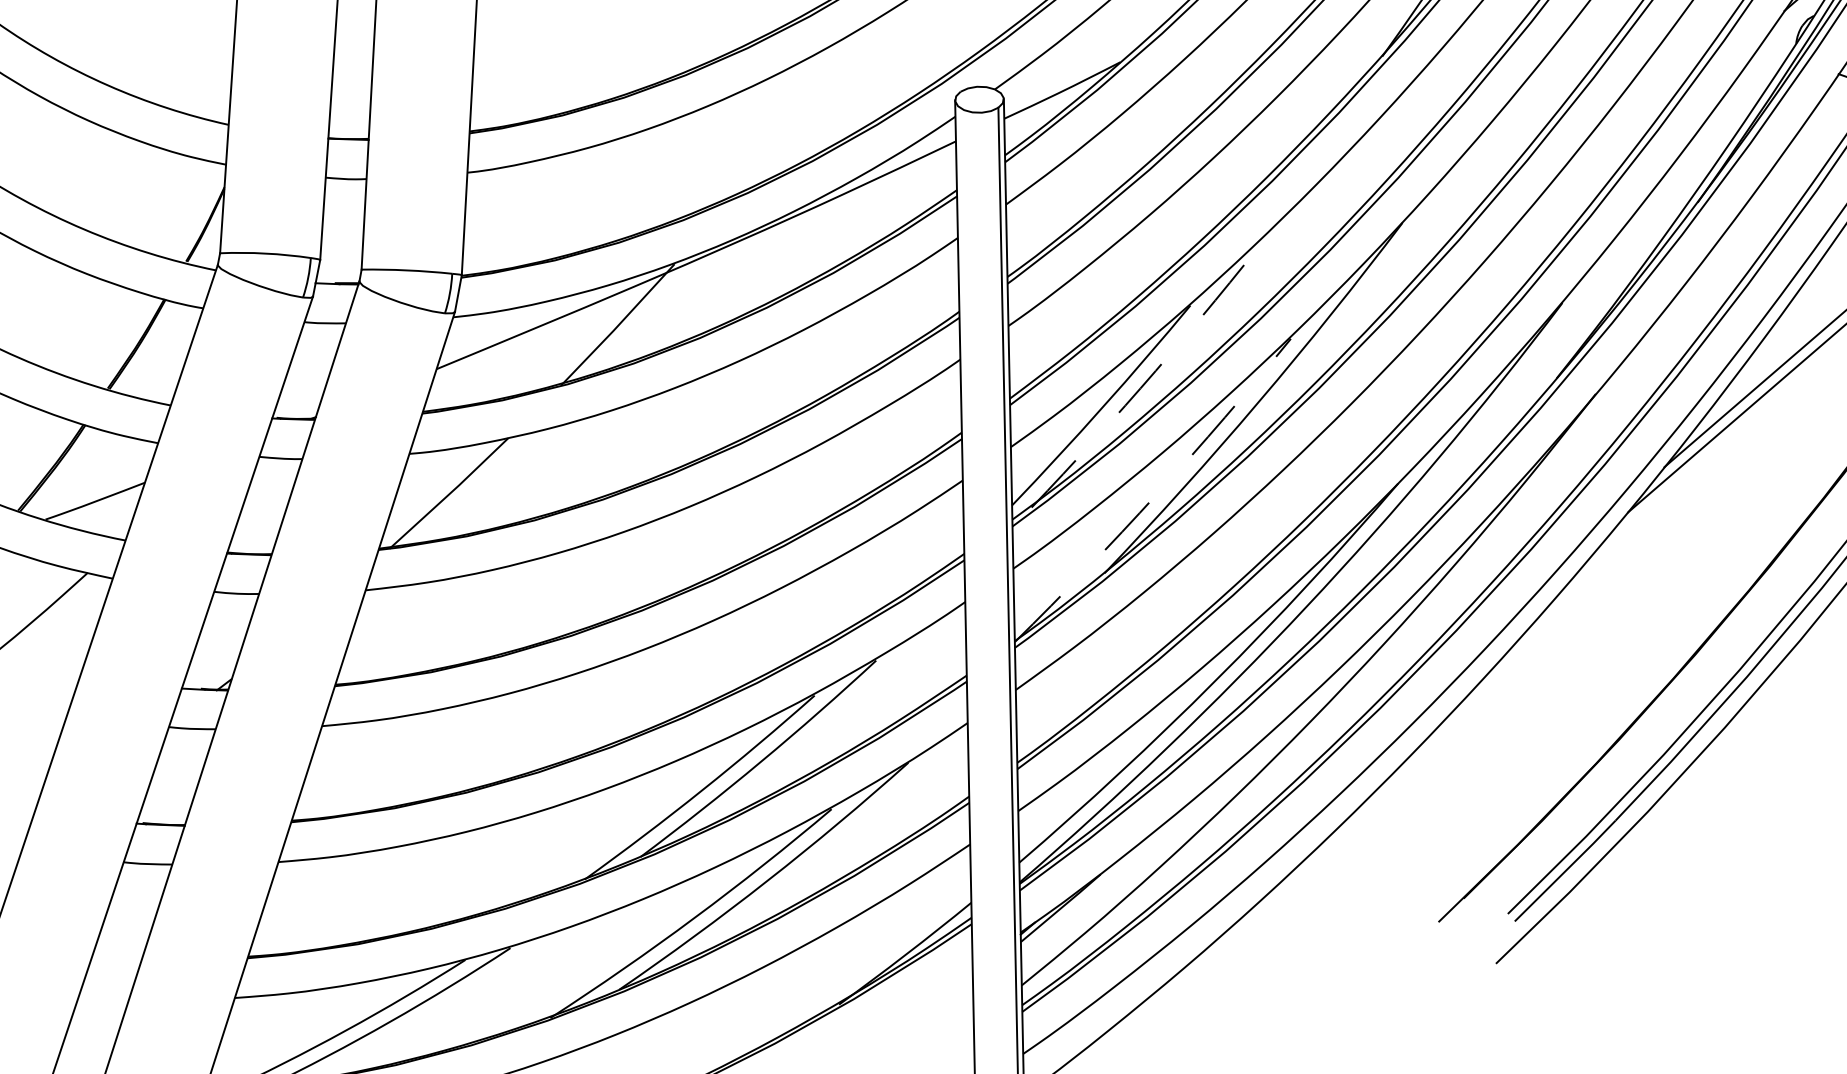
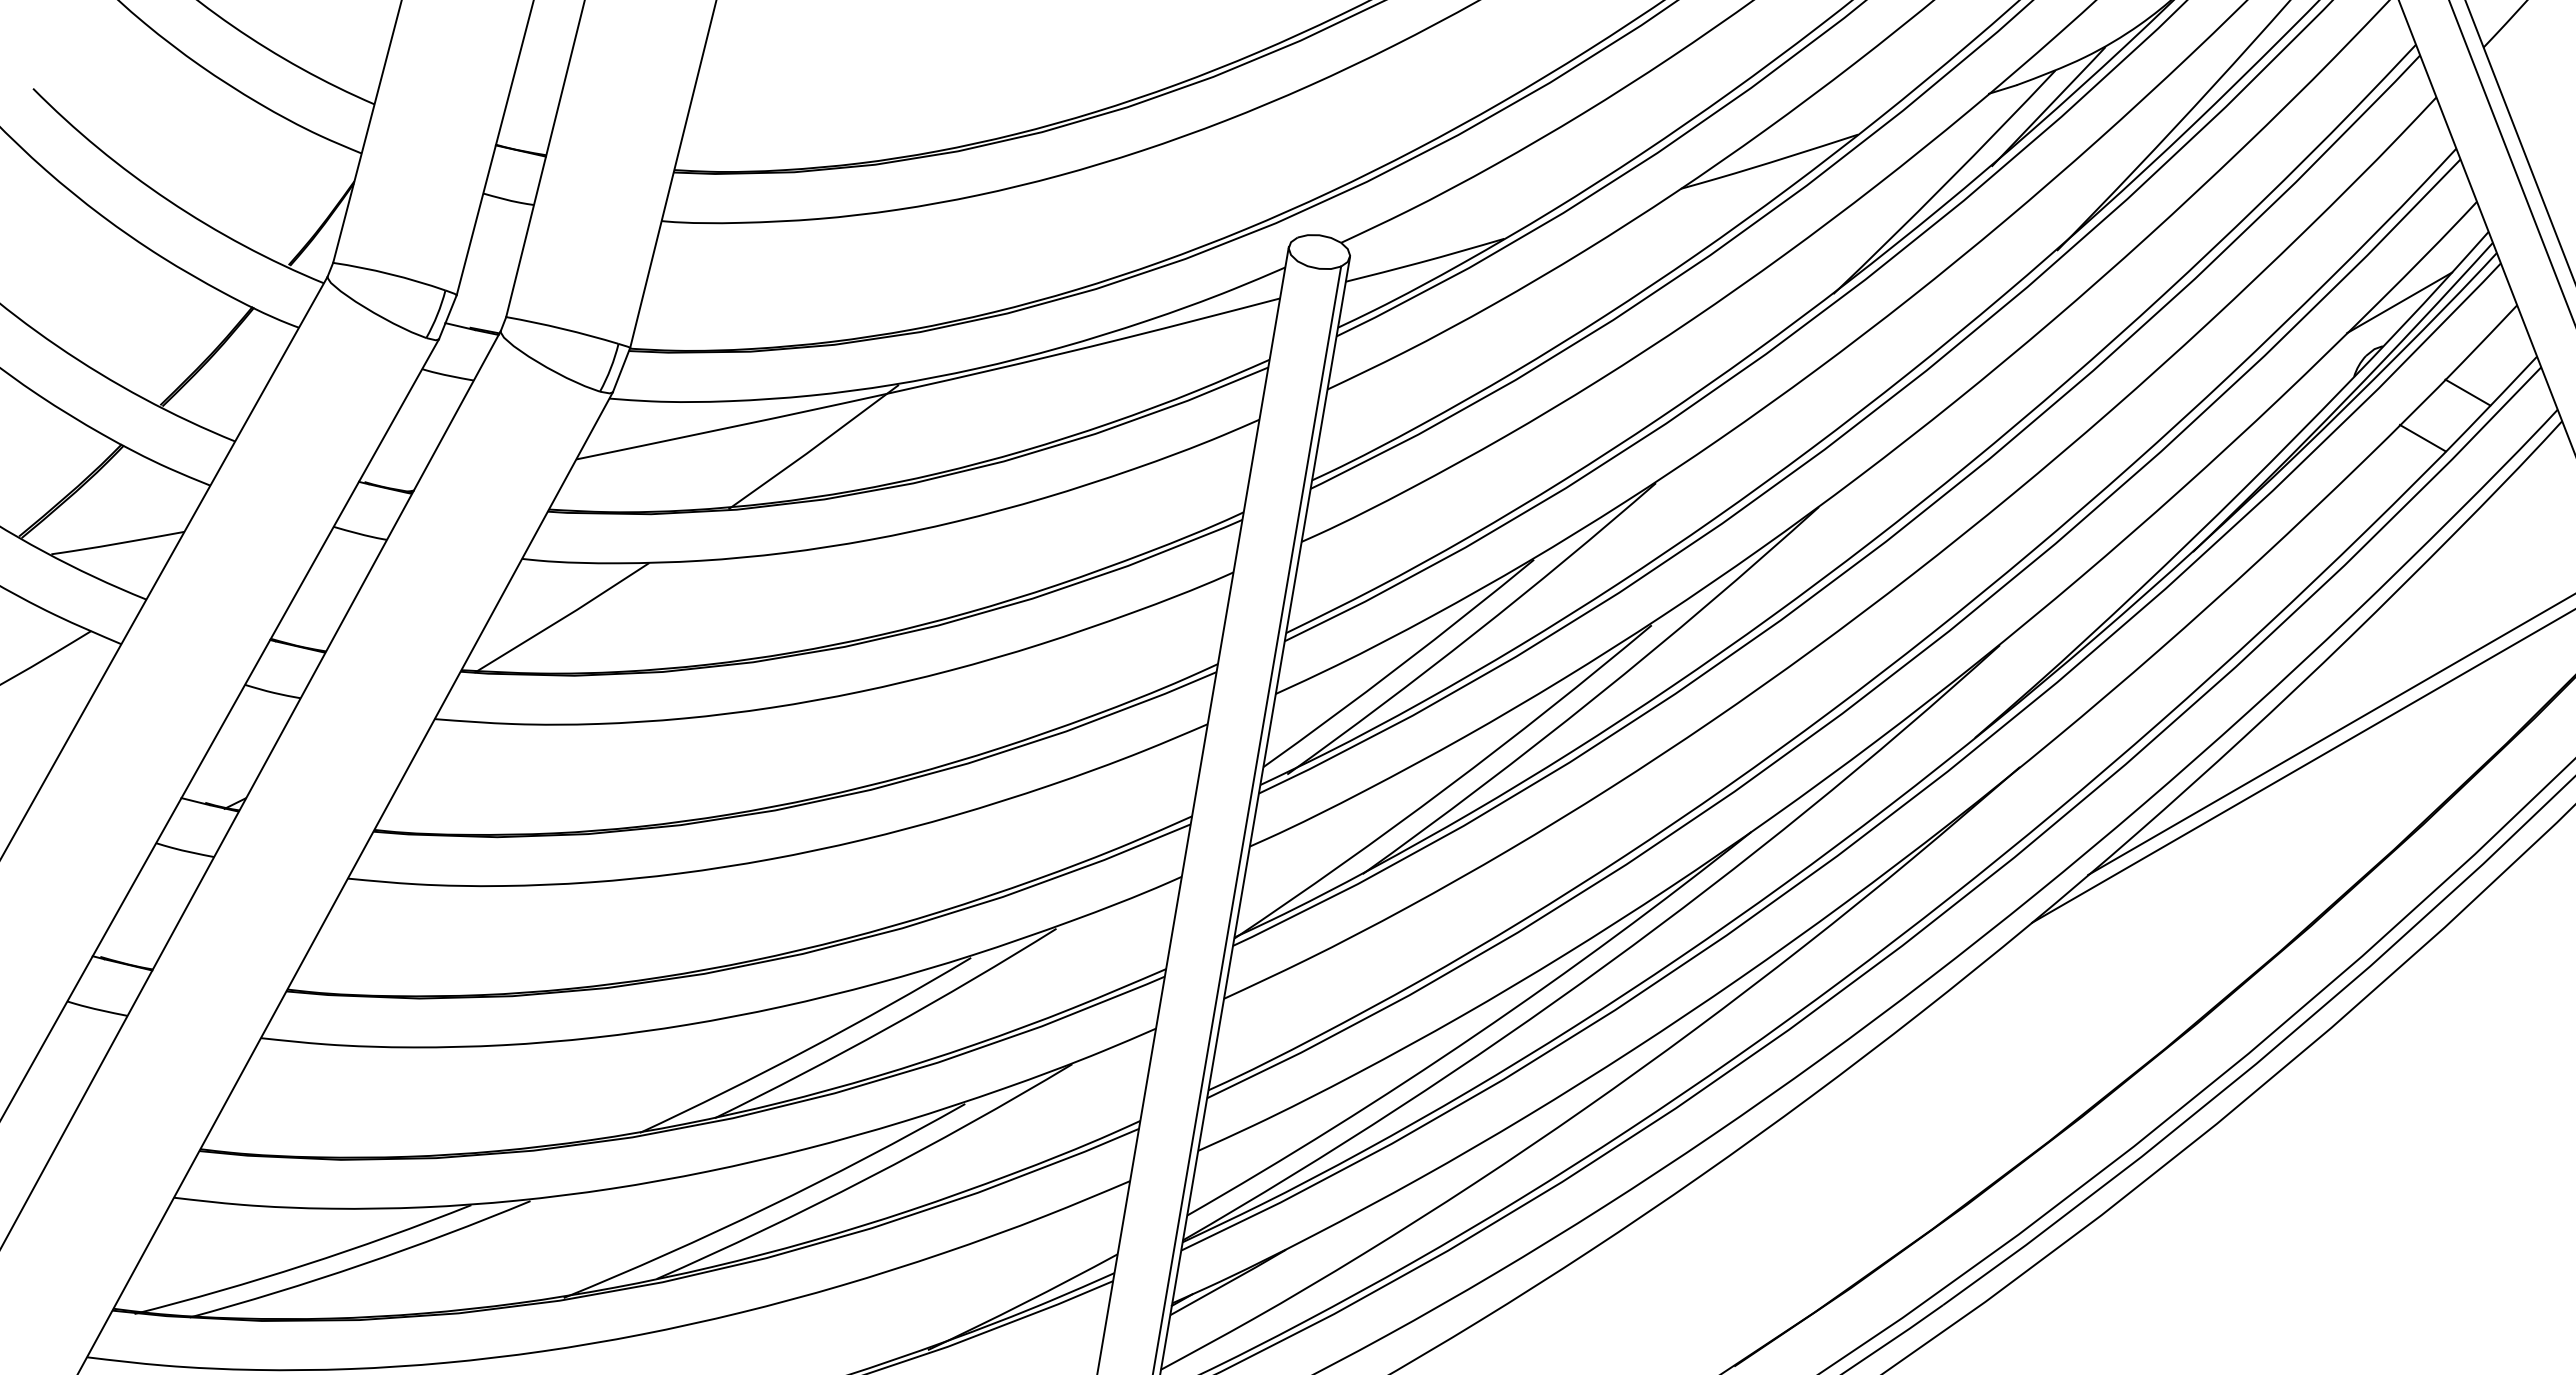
arc: (1156, 371) -> (1475, 633), dashed -> solid
arc: (1157, 494) -> (1447, 787), dashed -> solid

